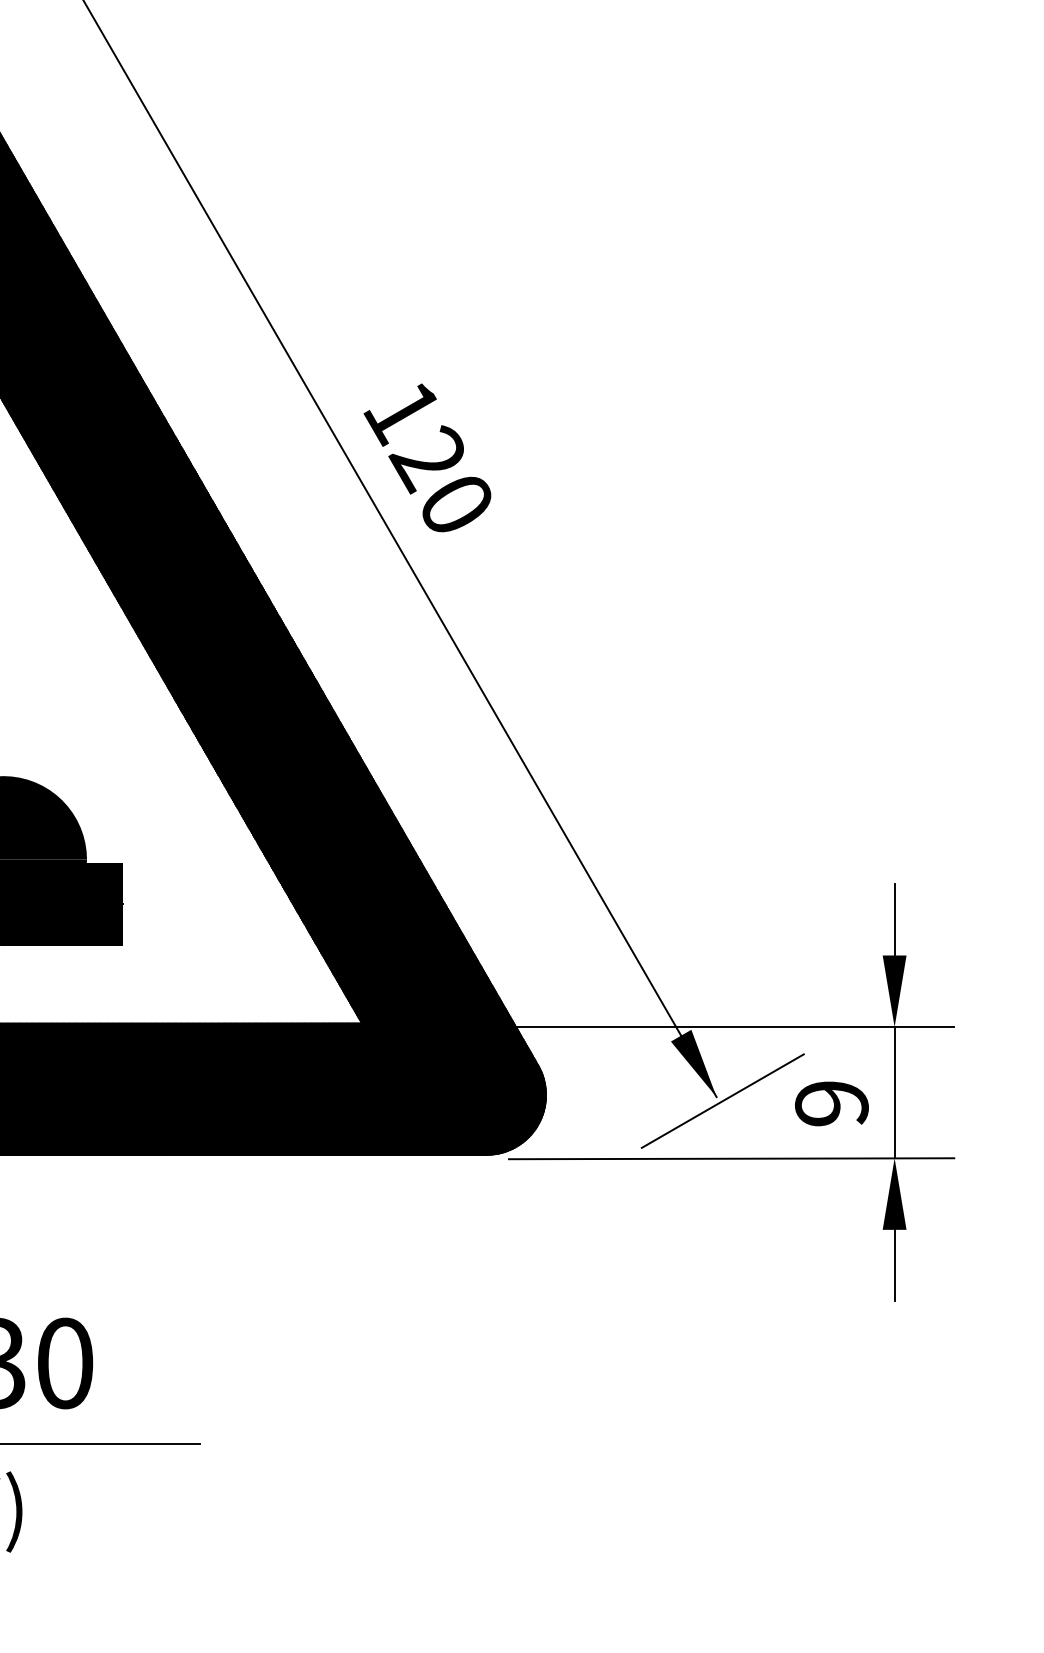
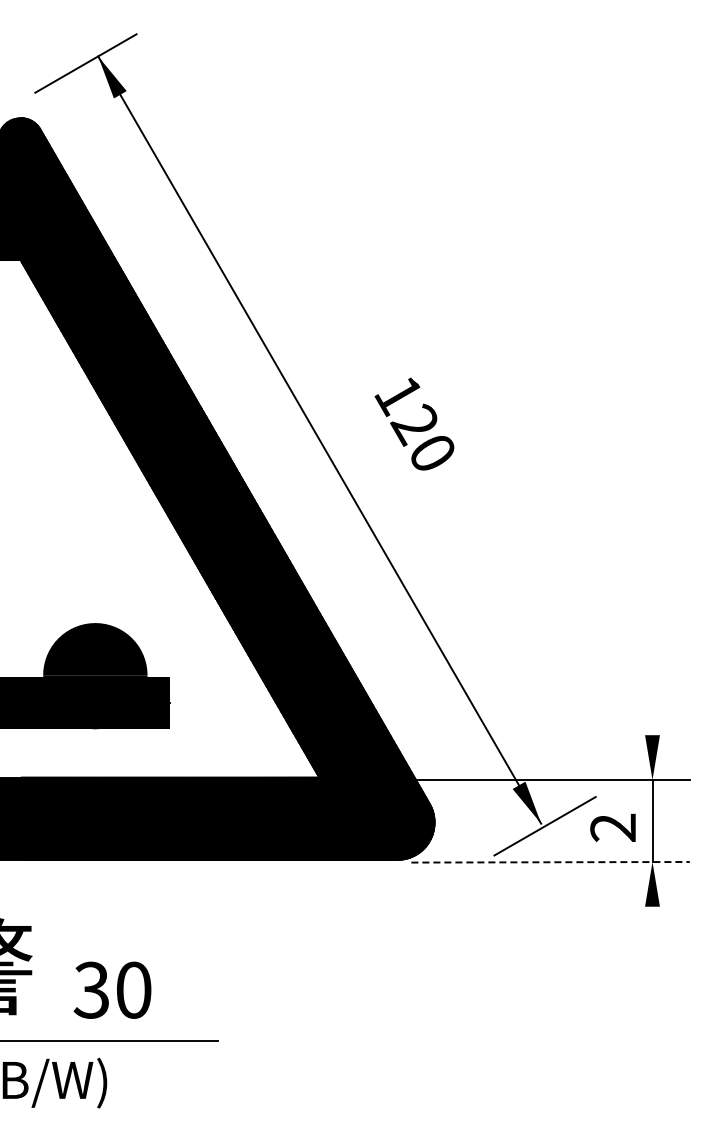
text: (427, 456) -> (414, 423), moved
line: (894, 919) -> (652, 712), removed
text: (832, 1103) -> (613, 827), 9 -> 2
line: (733, 1159) -> (551, 862), solid -> dashed
line: (894, 1264) -> (652, 928), removed

